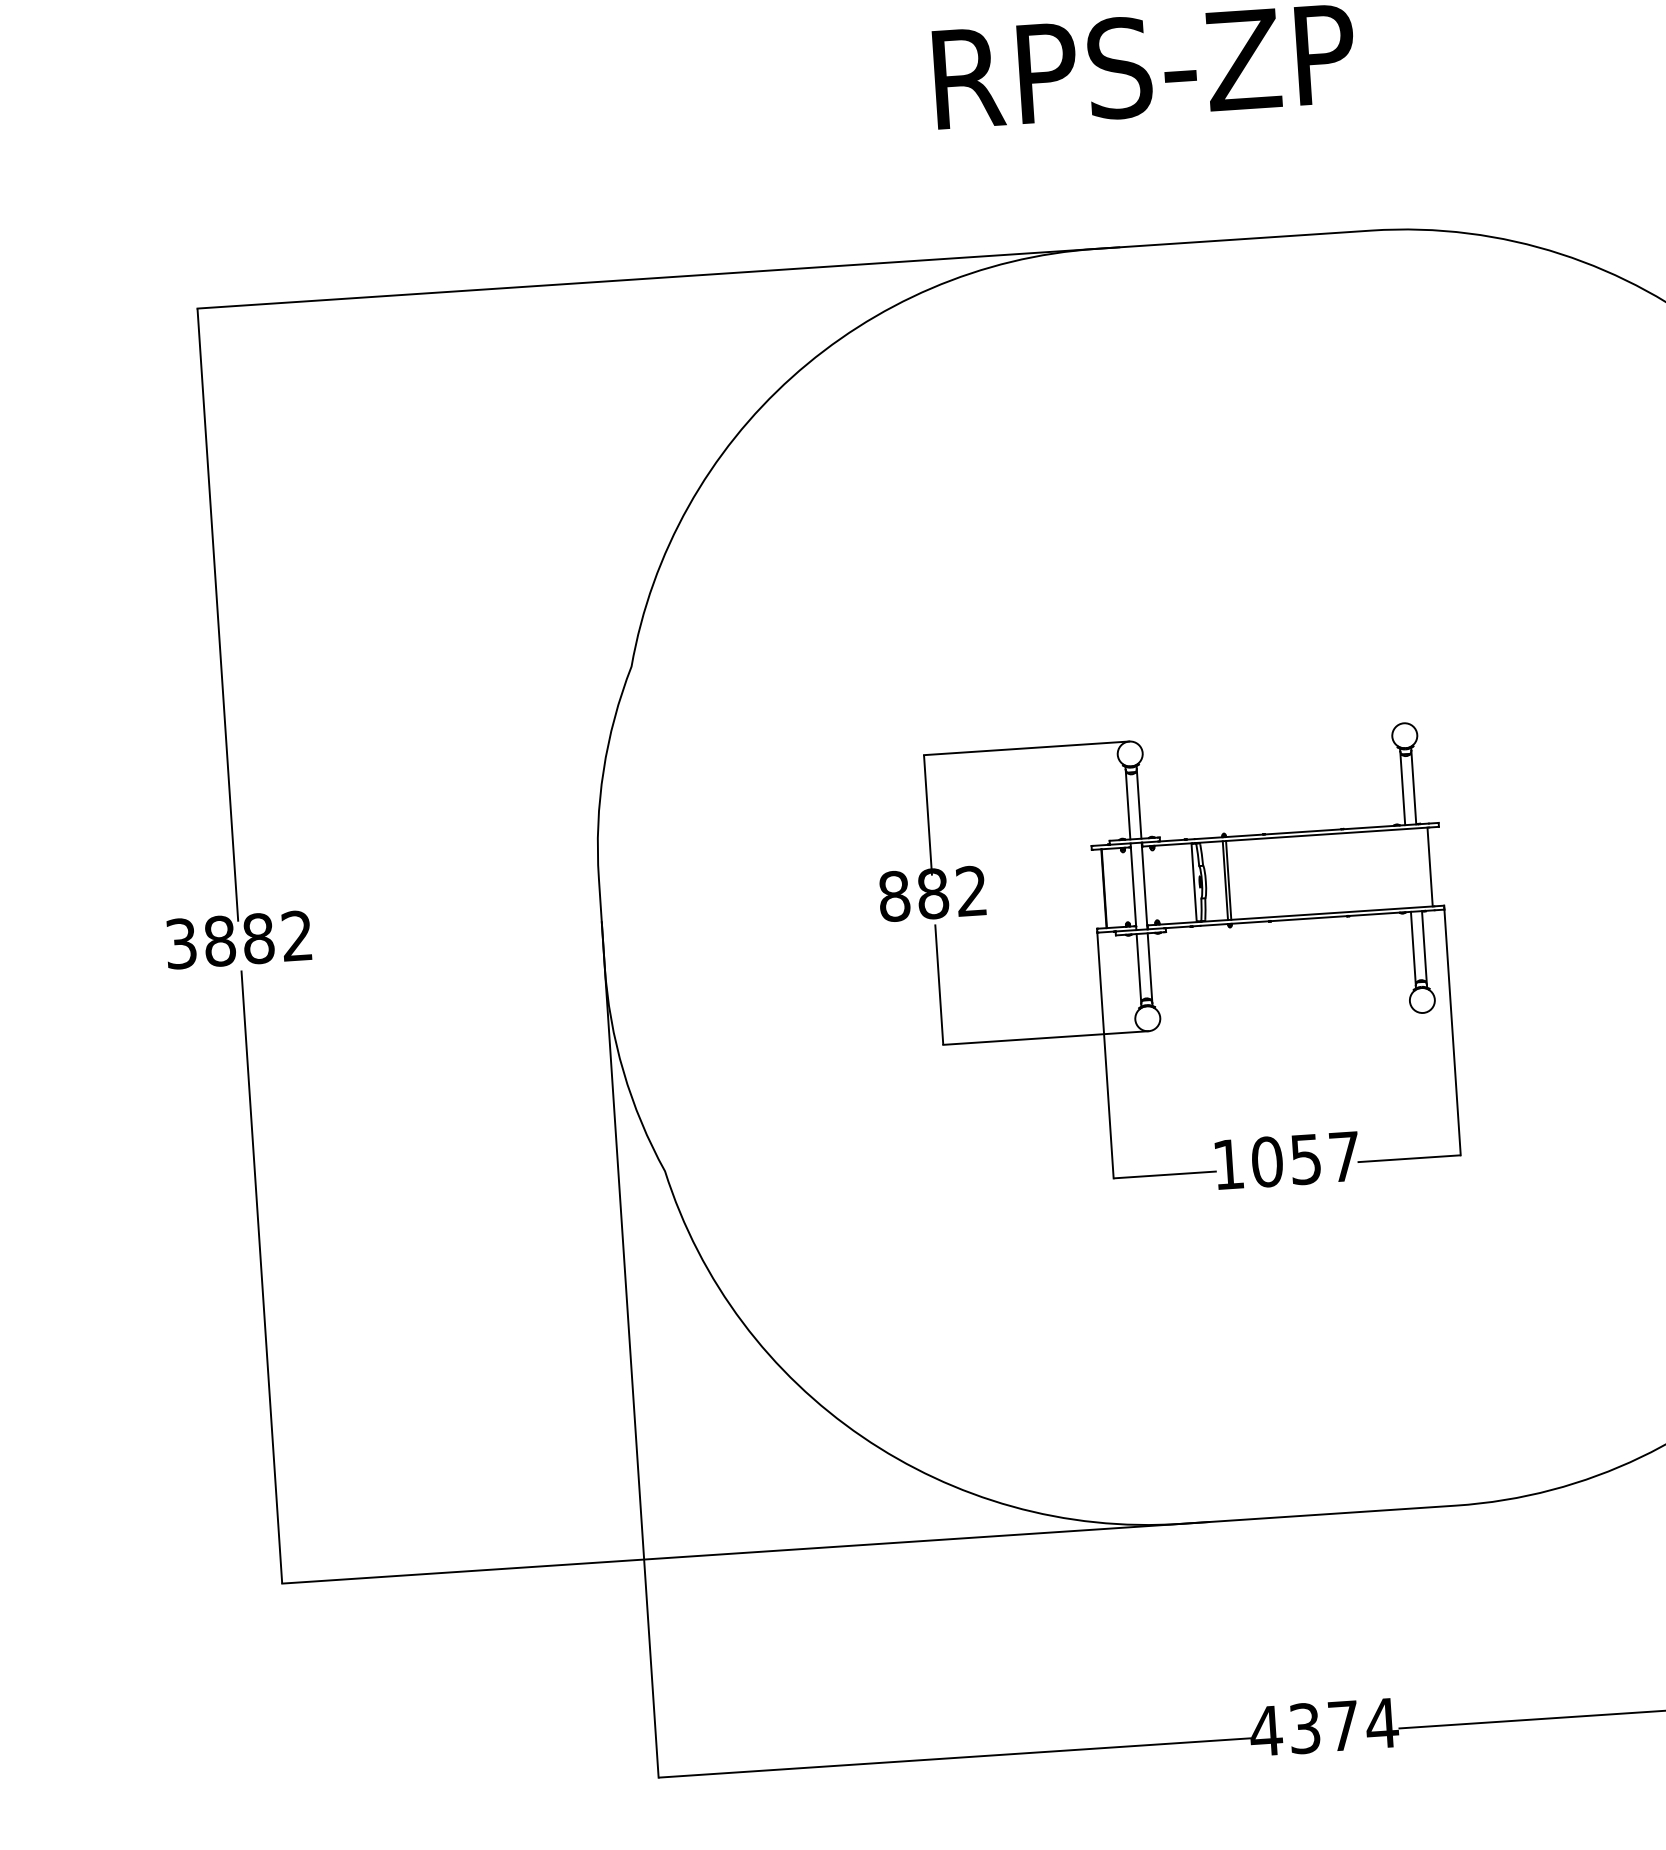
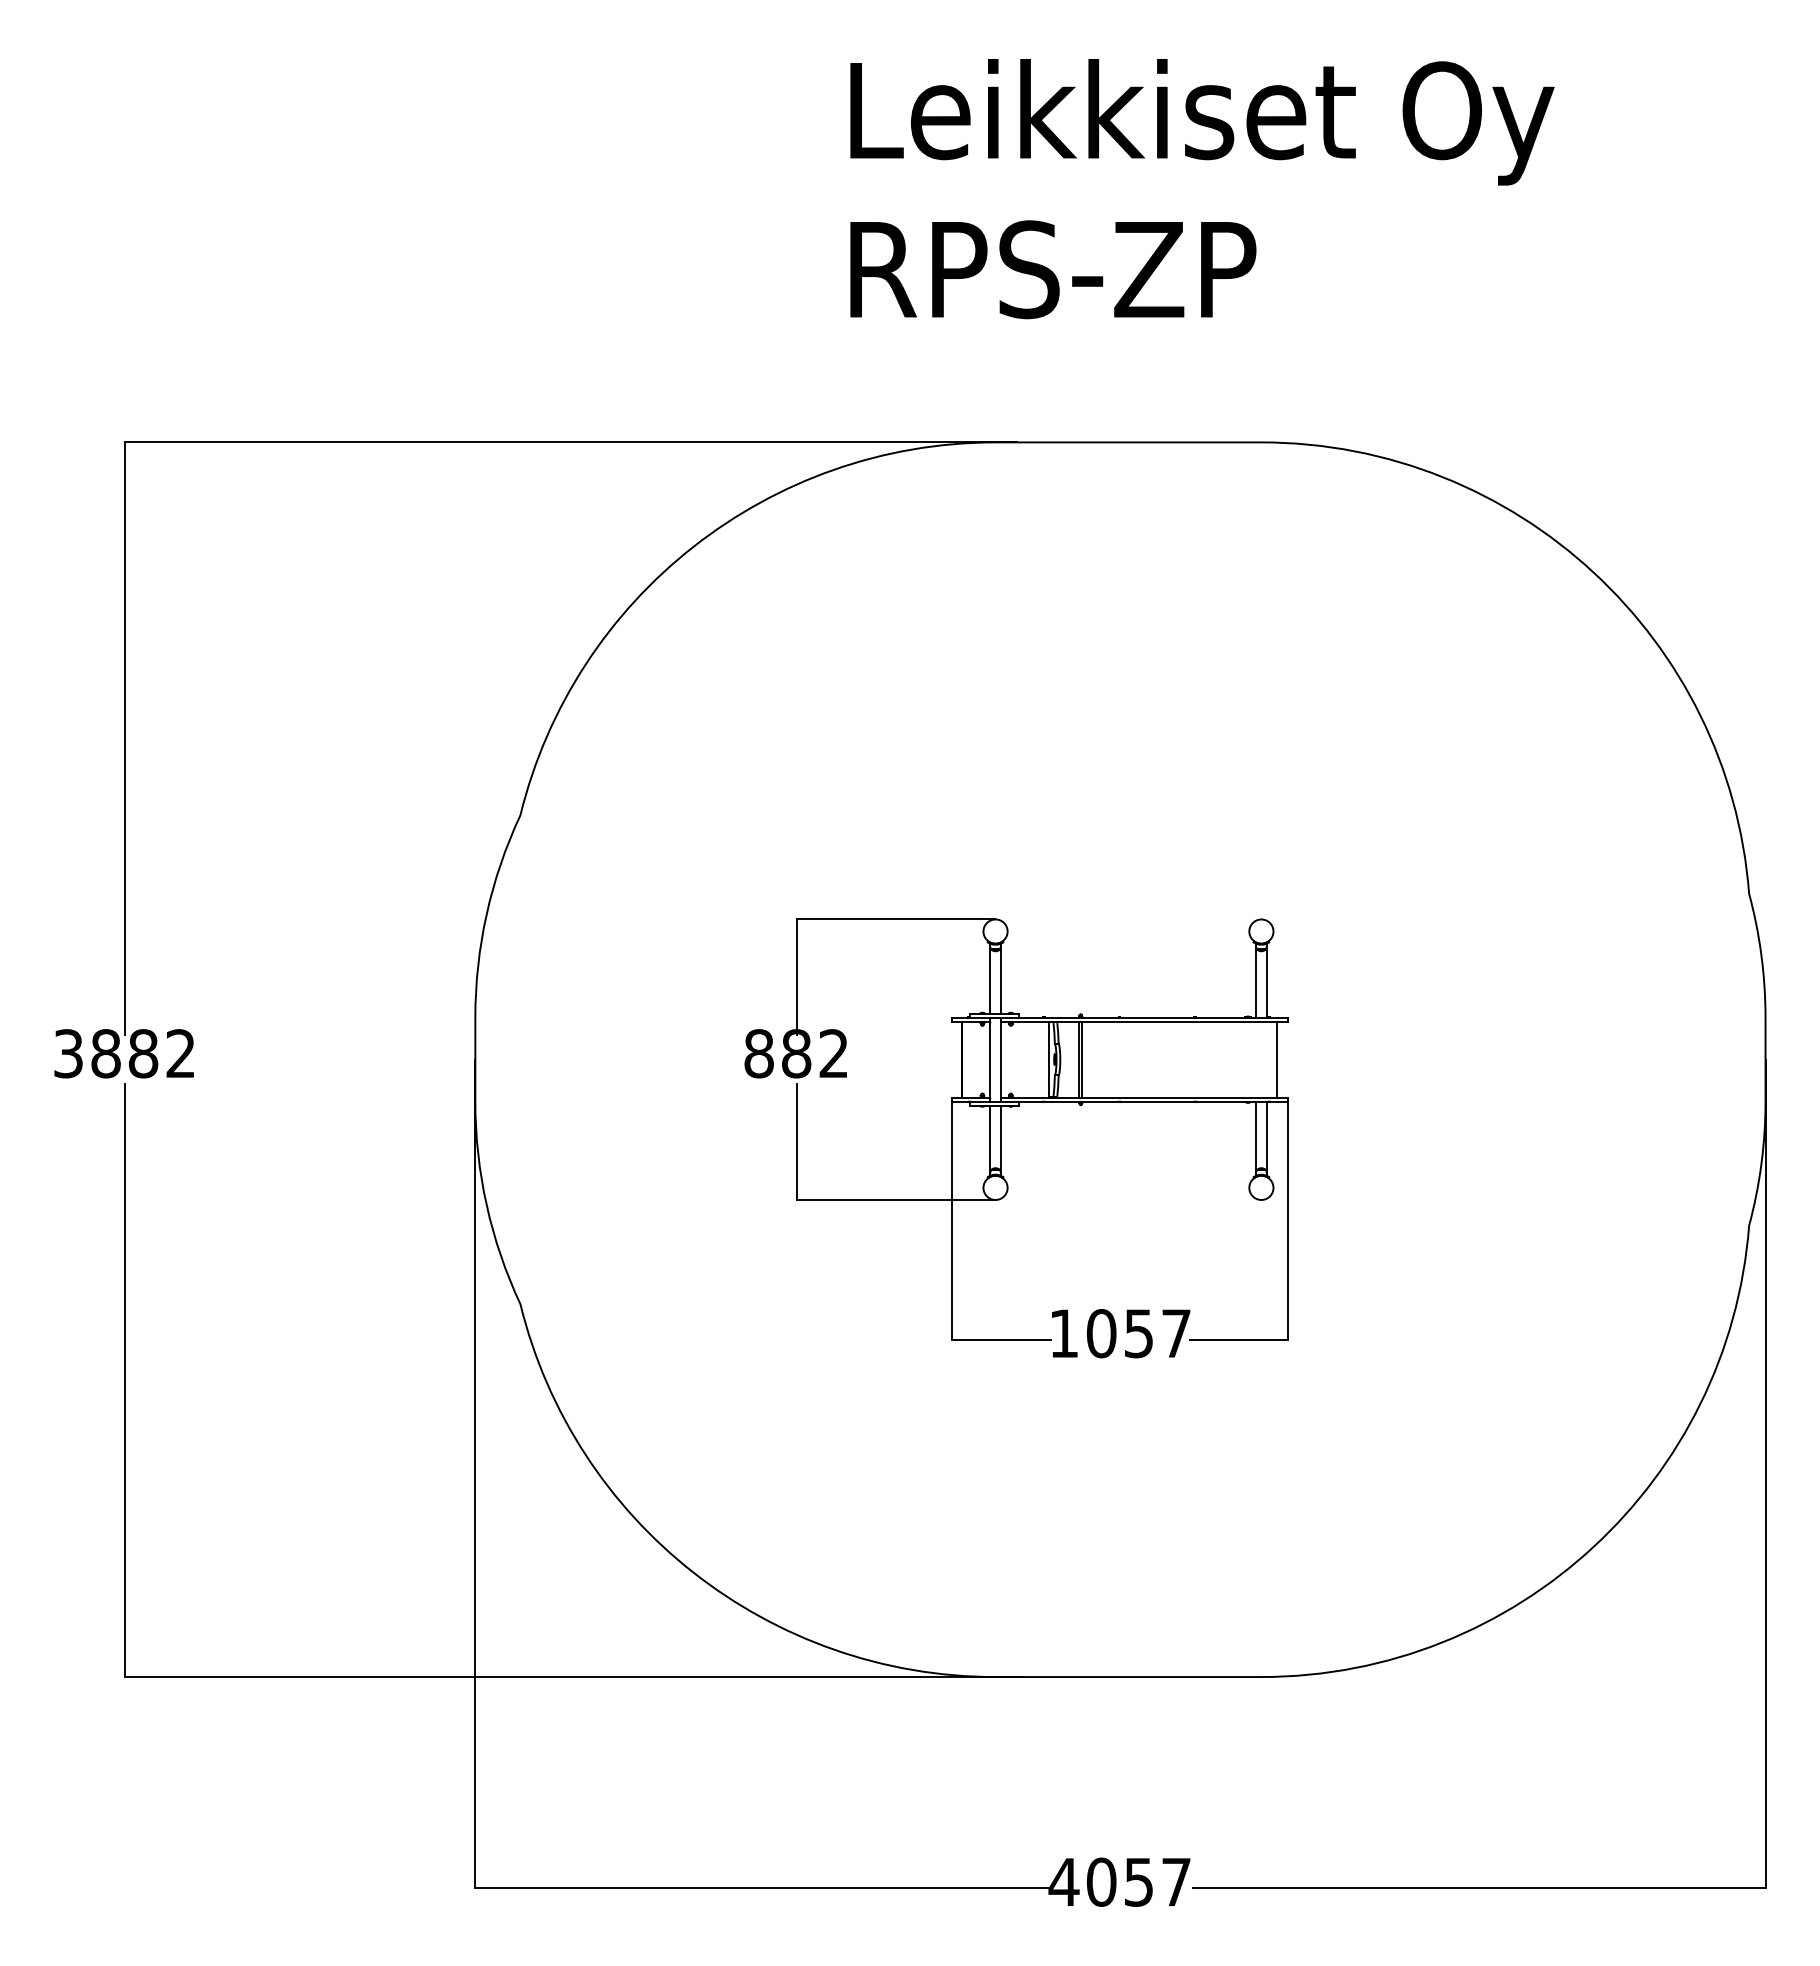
text: (1344, 1725) -> (1139, 1881), 4374 -> 4057

